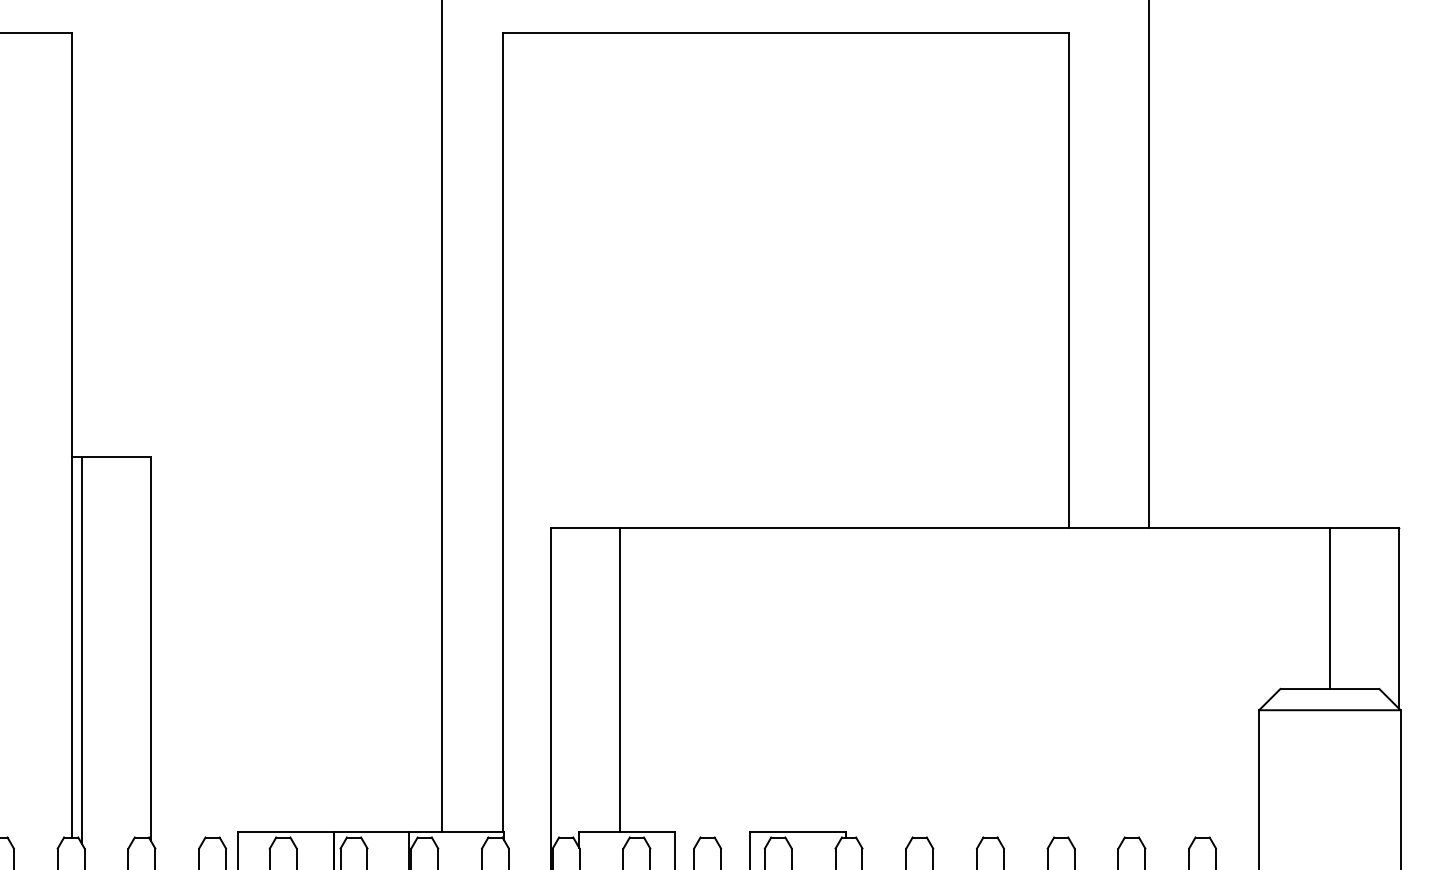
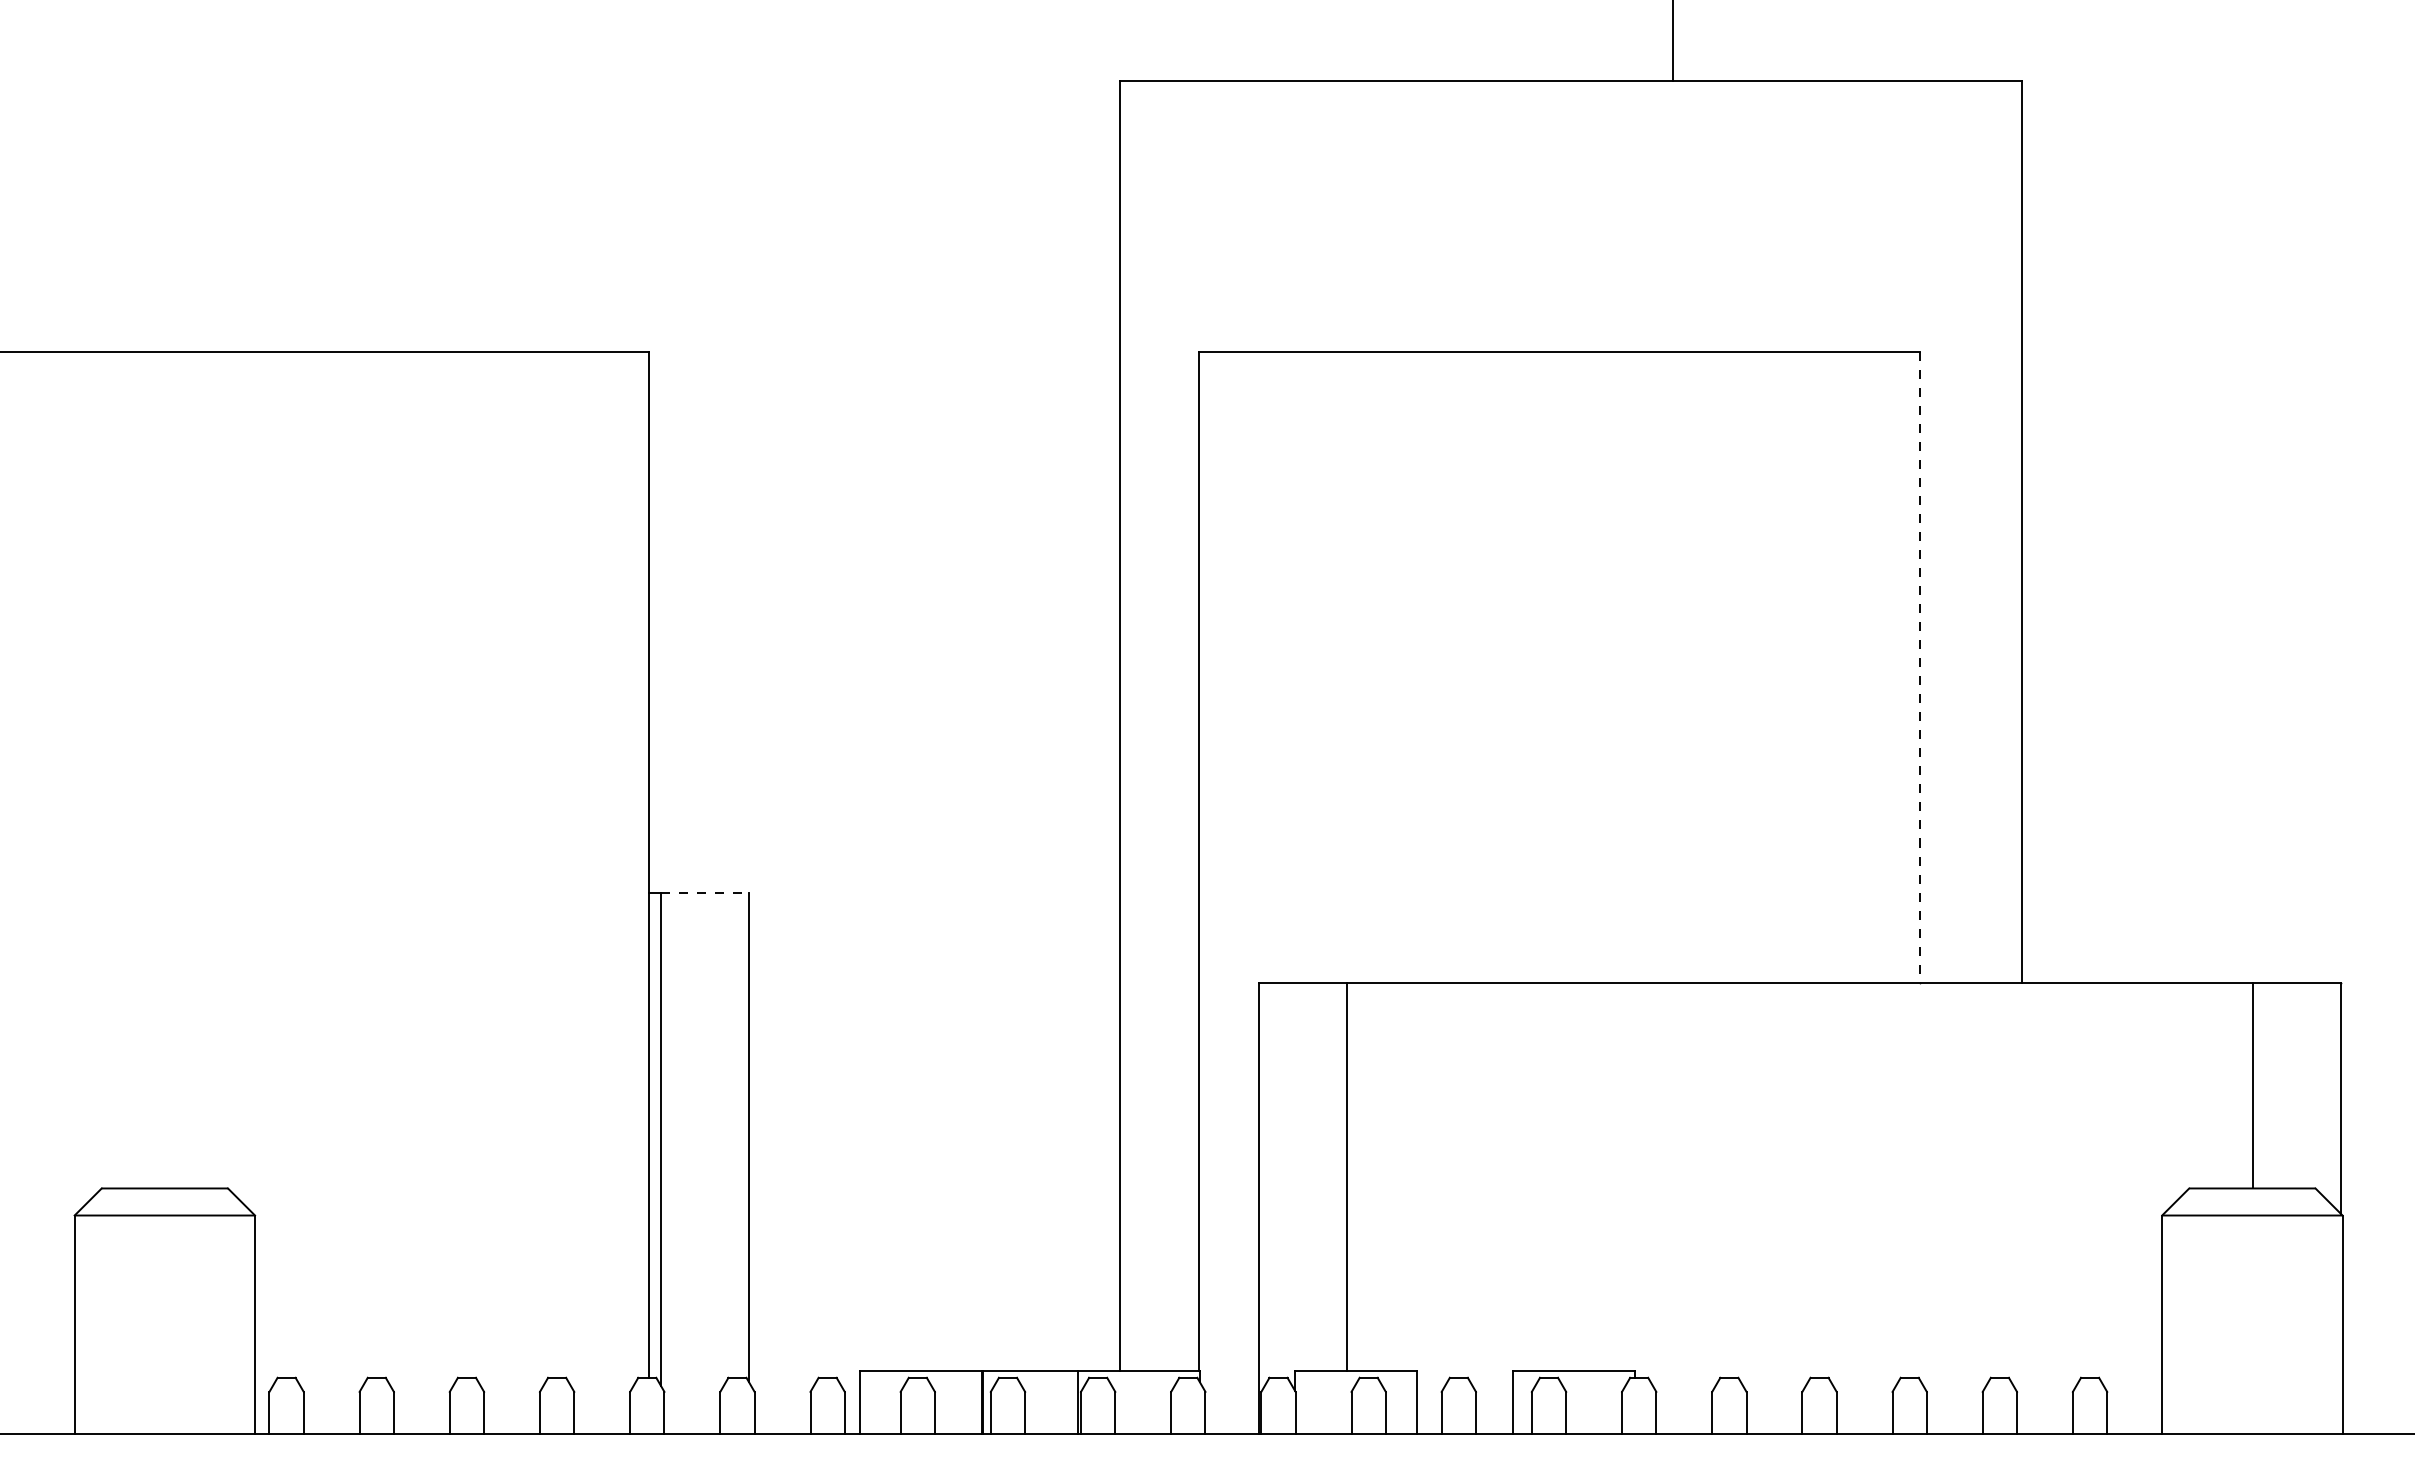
line: (1068, 280) -> (1919, 667), solid -> dashed
line: (116, 456) -> (704, 892), solid -> dashed

